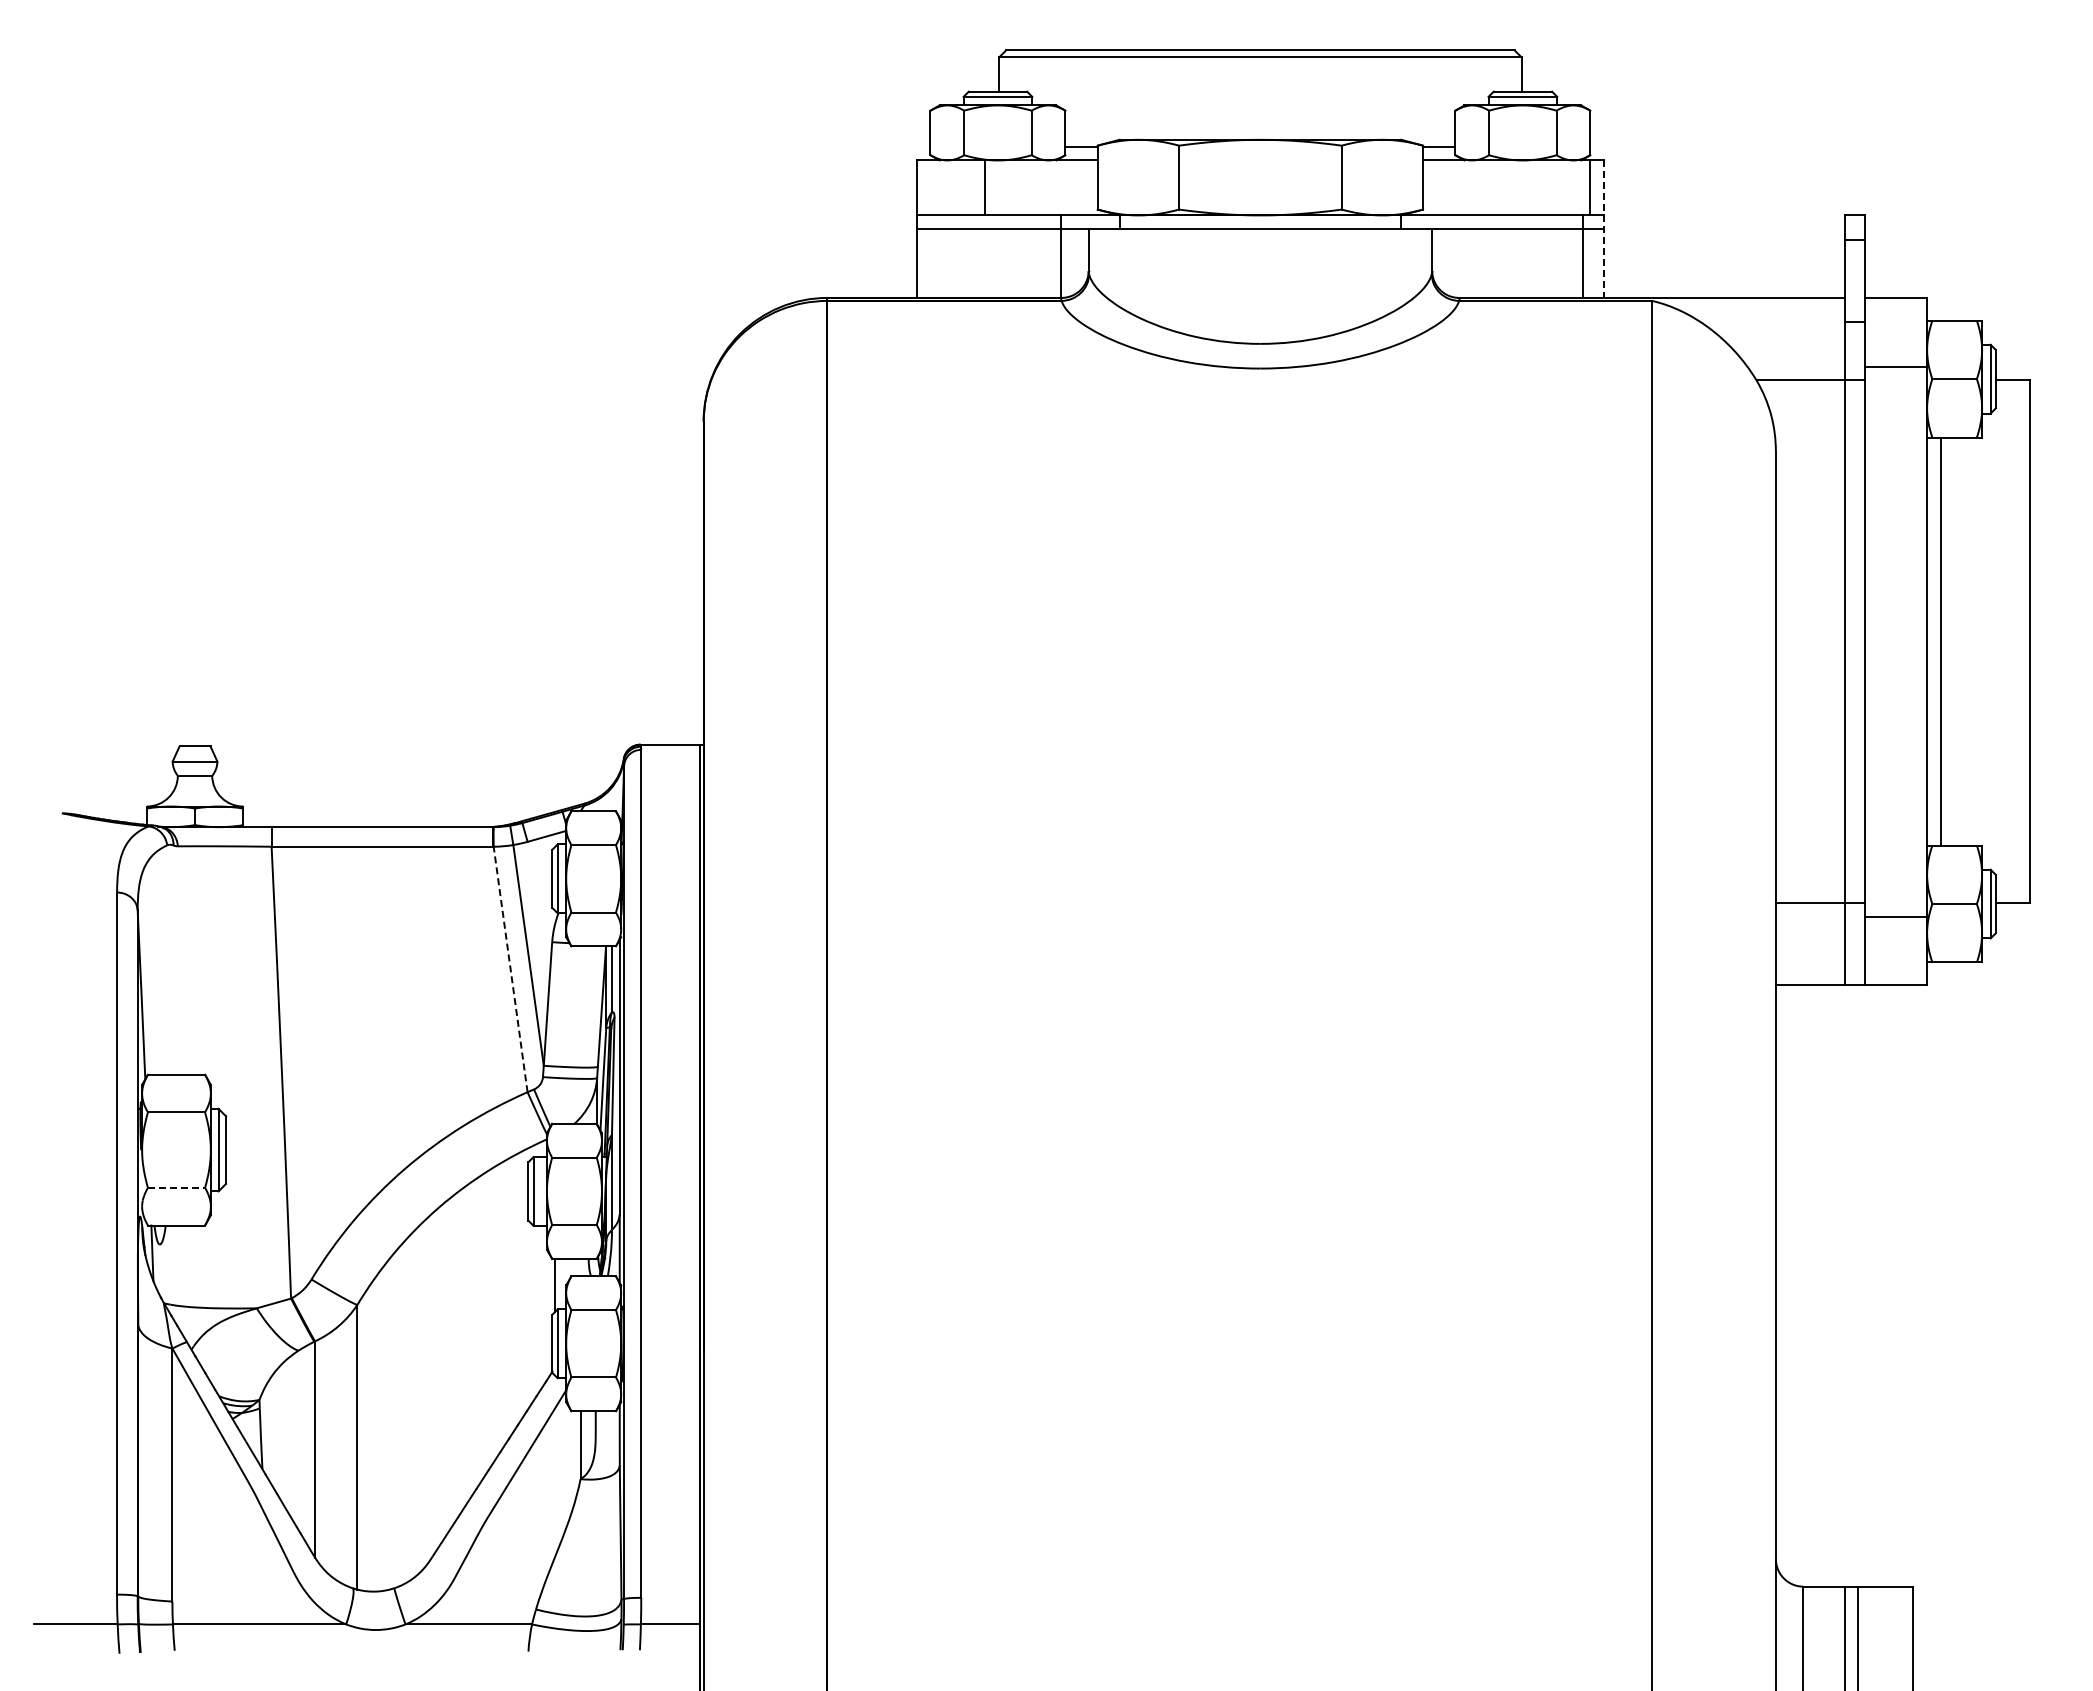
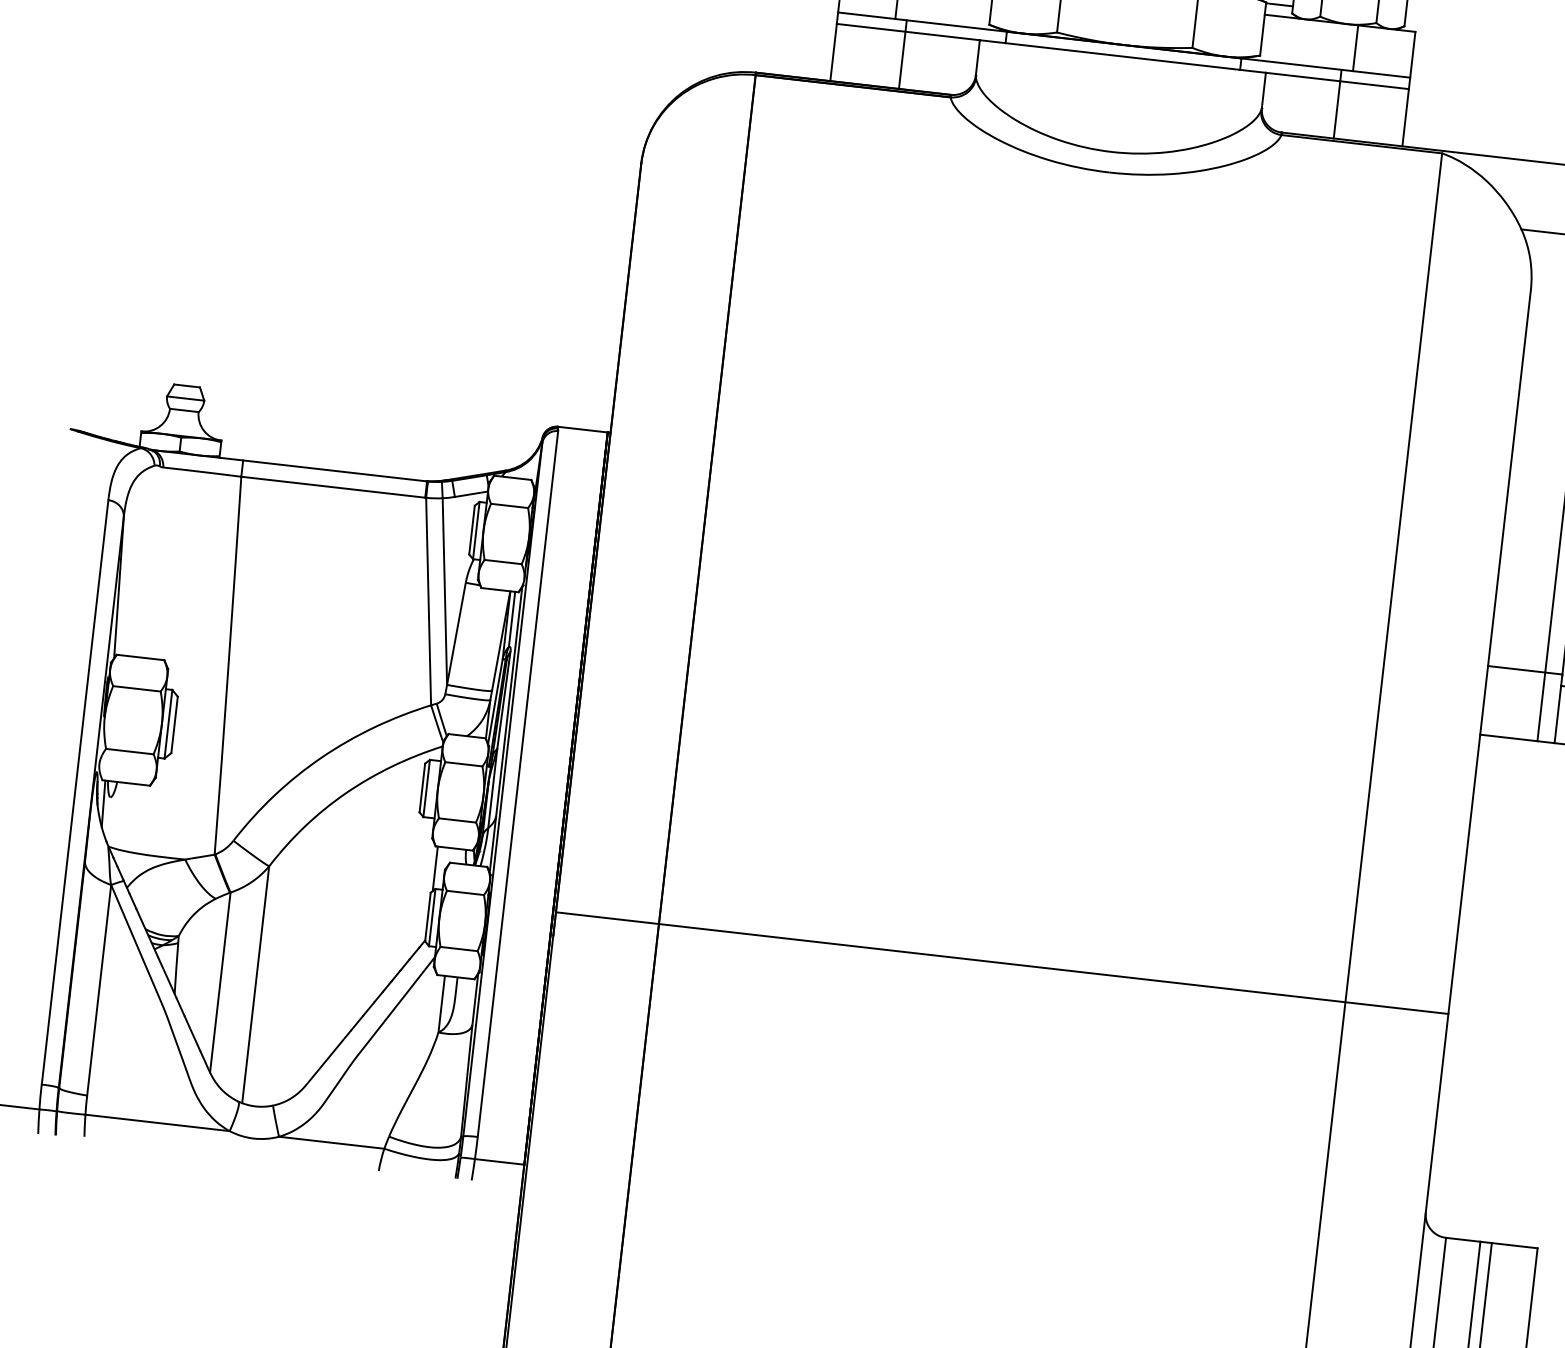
line: (1590, 187) -> (1355, 47), moved
line: (1604, 229) -> (1409, 89), dashed -> solid
line: (1061, 256) -> (903, 54), moved
line: (1582, 256) -> (1337, 104), moved
line: (510, 969) -> (428, 601), dashed -> solid
line: (176, 1187) -> (129, 751), dashed -> solid
line: (1239, 1320) -> (1001, 962), added

